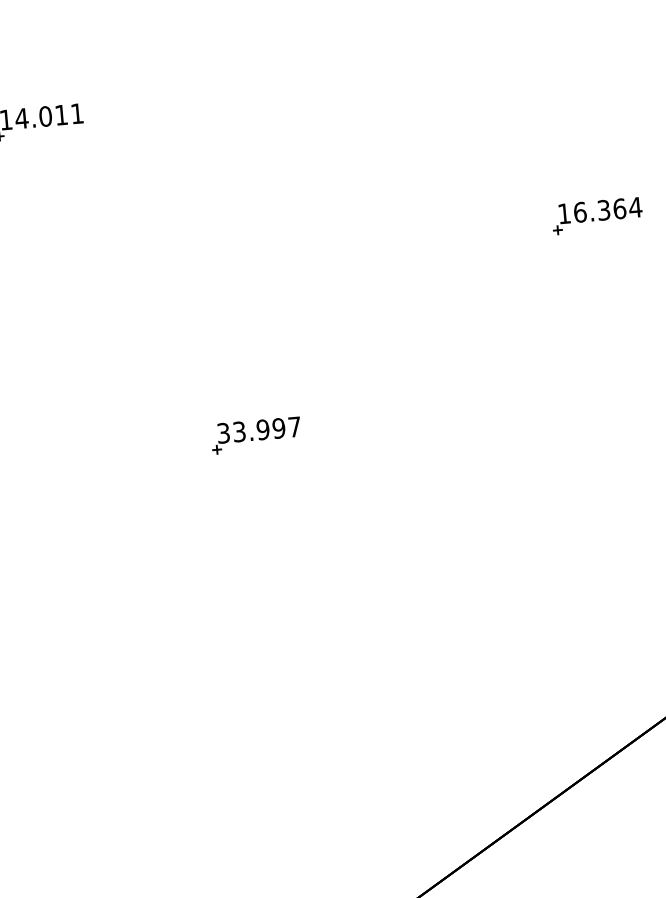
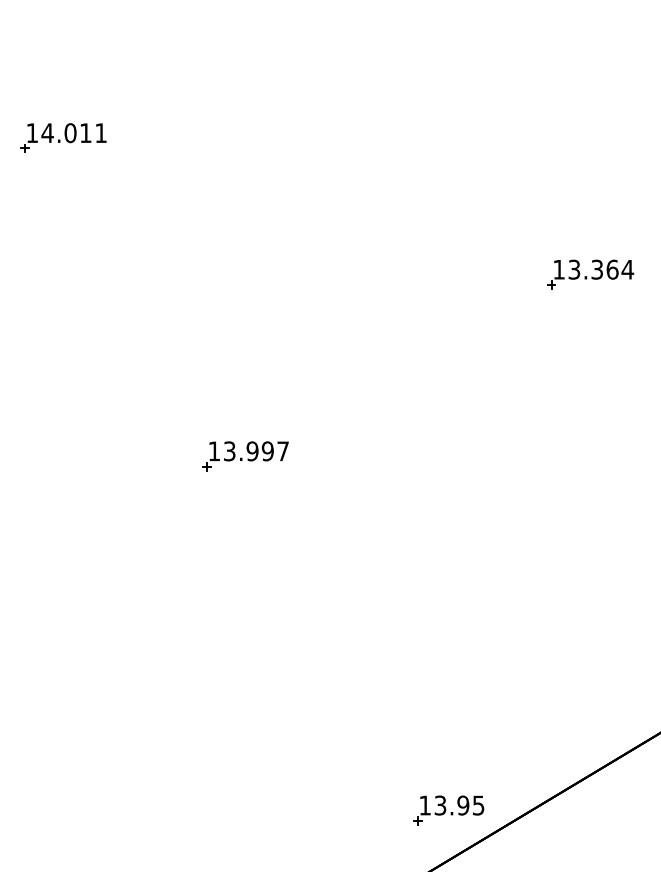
text: (580, 212) -> (574, 269), 16.364 -> 13.364
text: (223, 433) -> (214, 451), 33.997 -> 13.997
part: (498, 784) -> (448, 810), added

